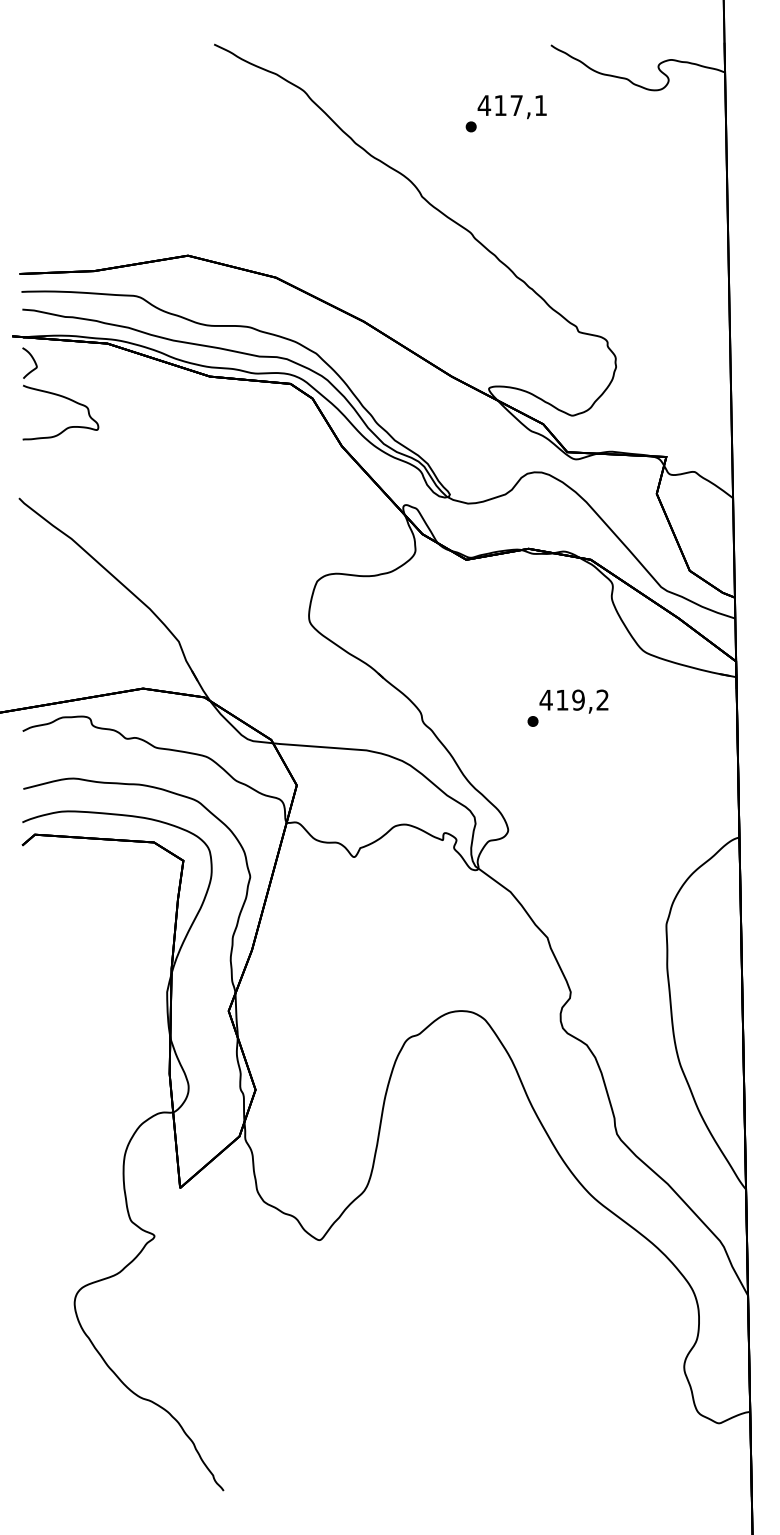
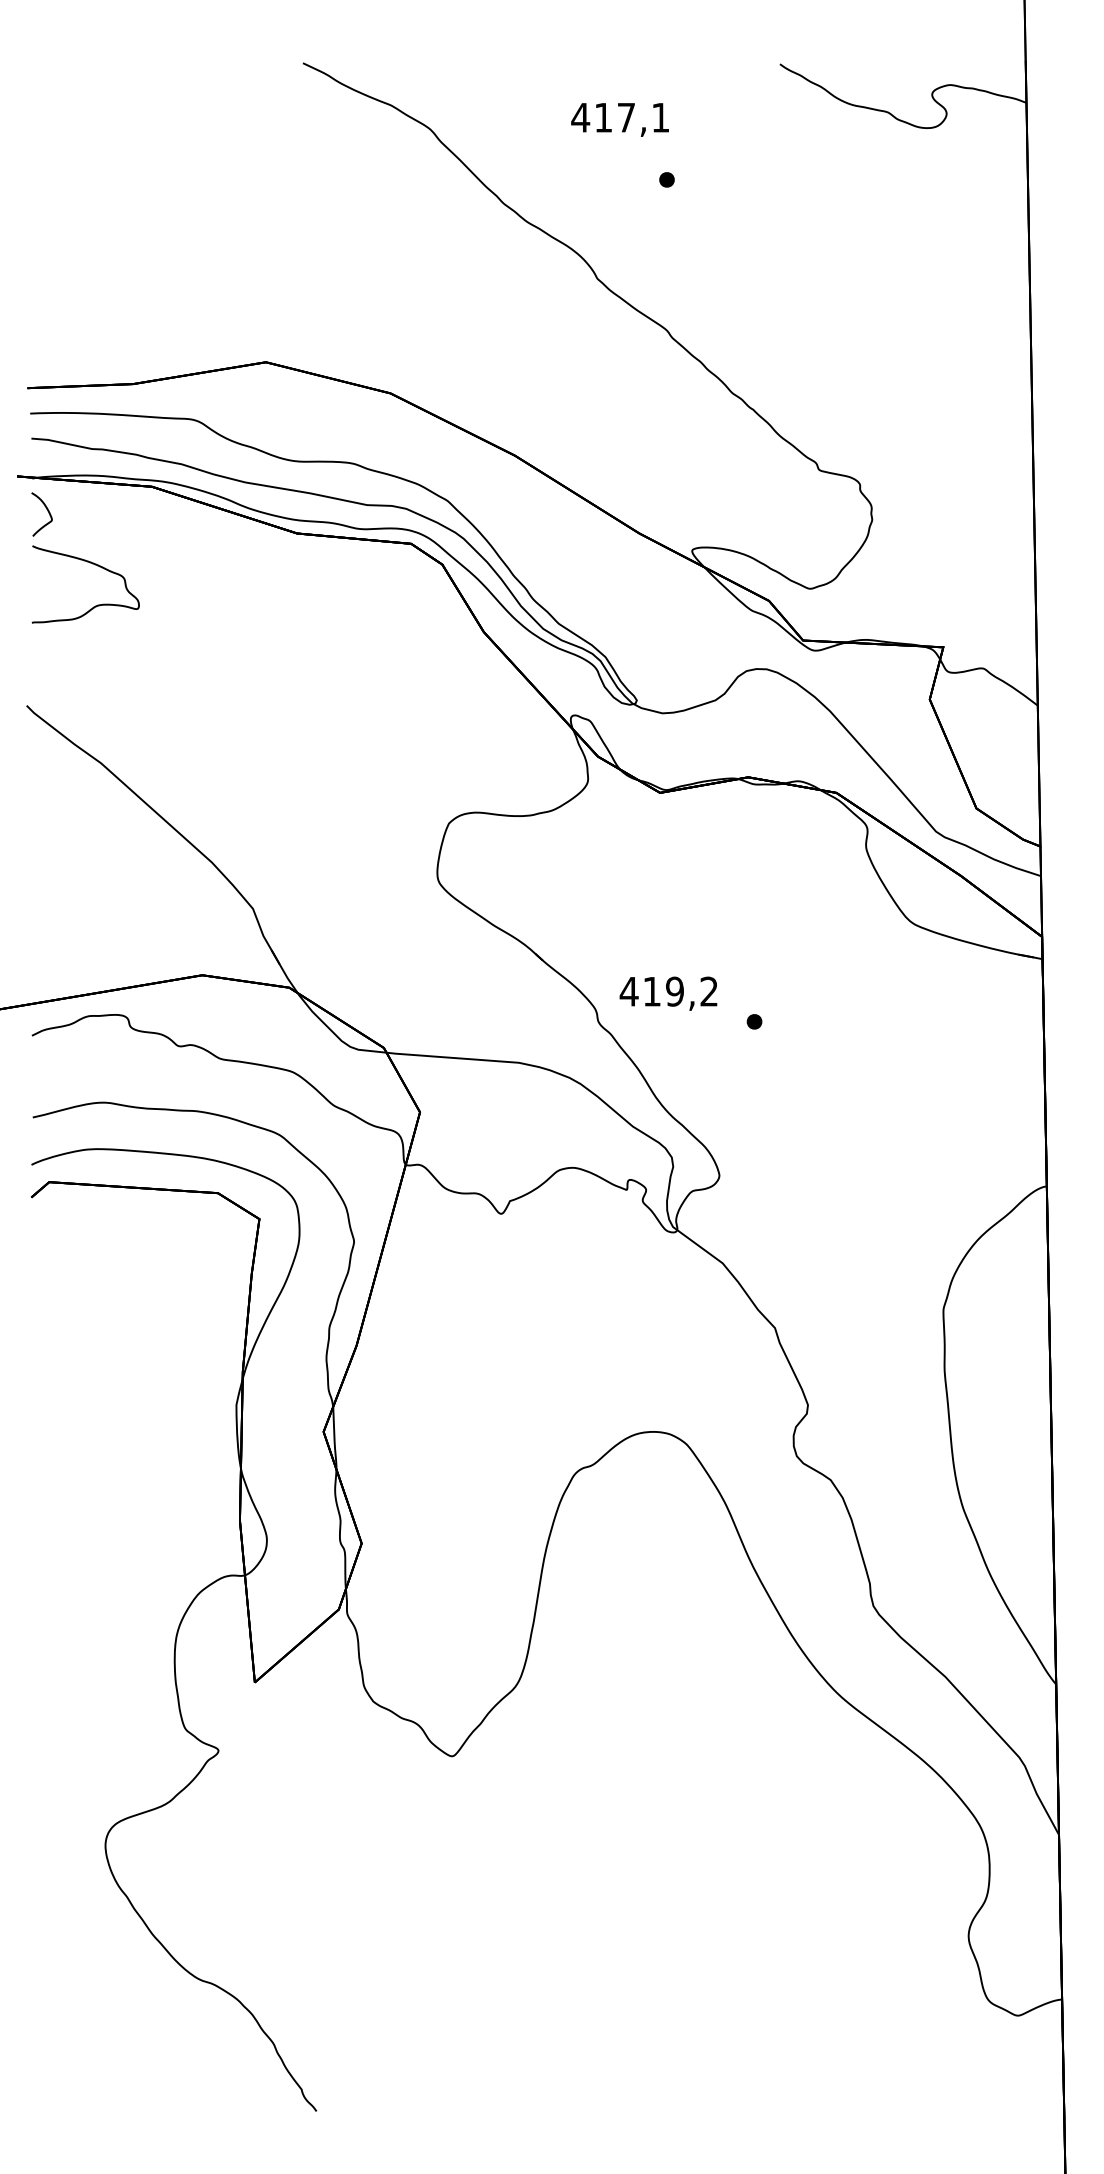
text: (511, 106) -> (619, 119), moved
text: (573, 701) -> (668, 993), moved

